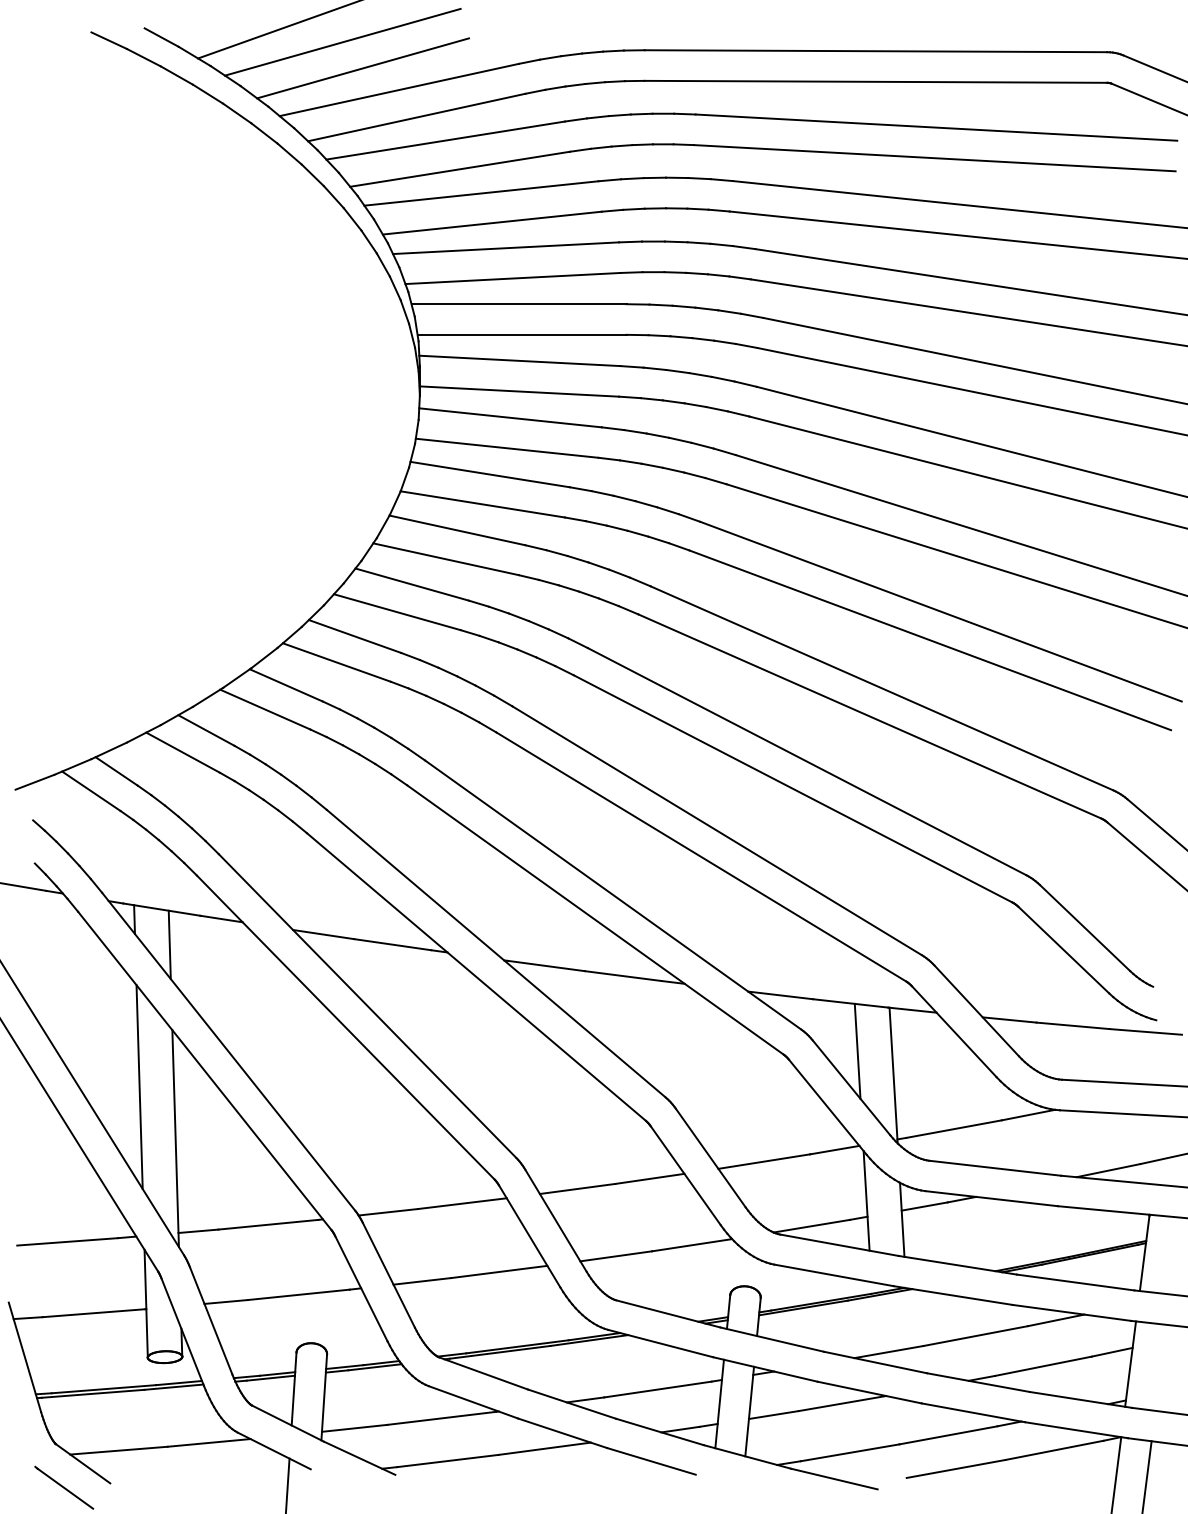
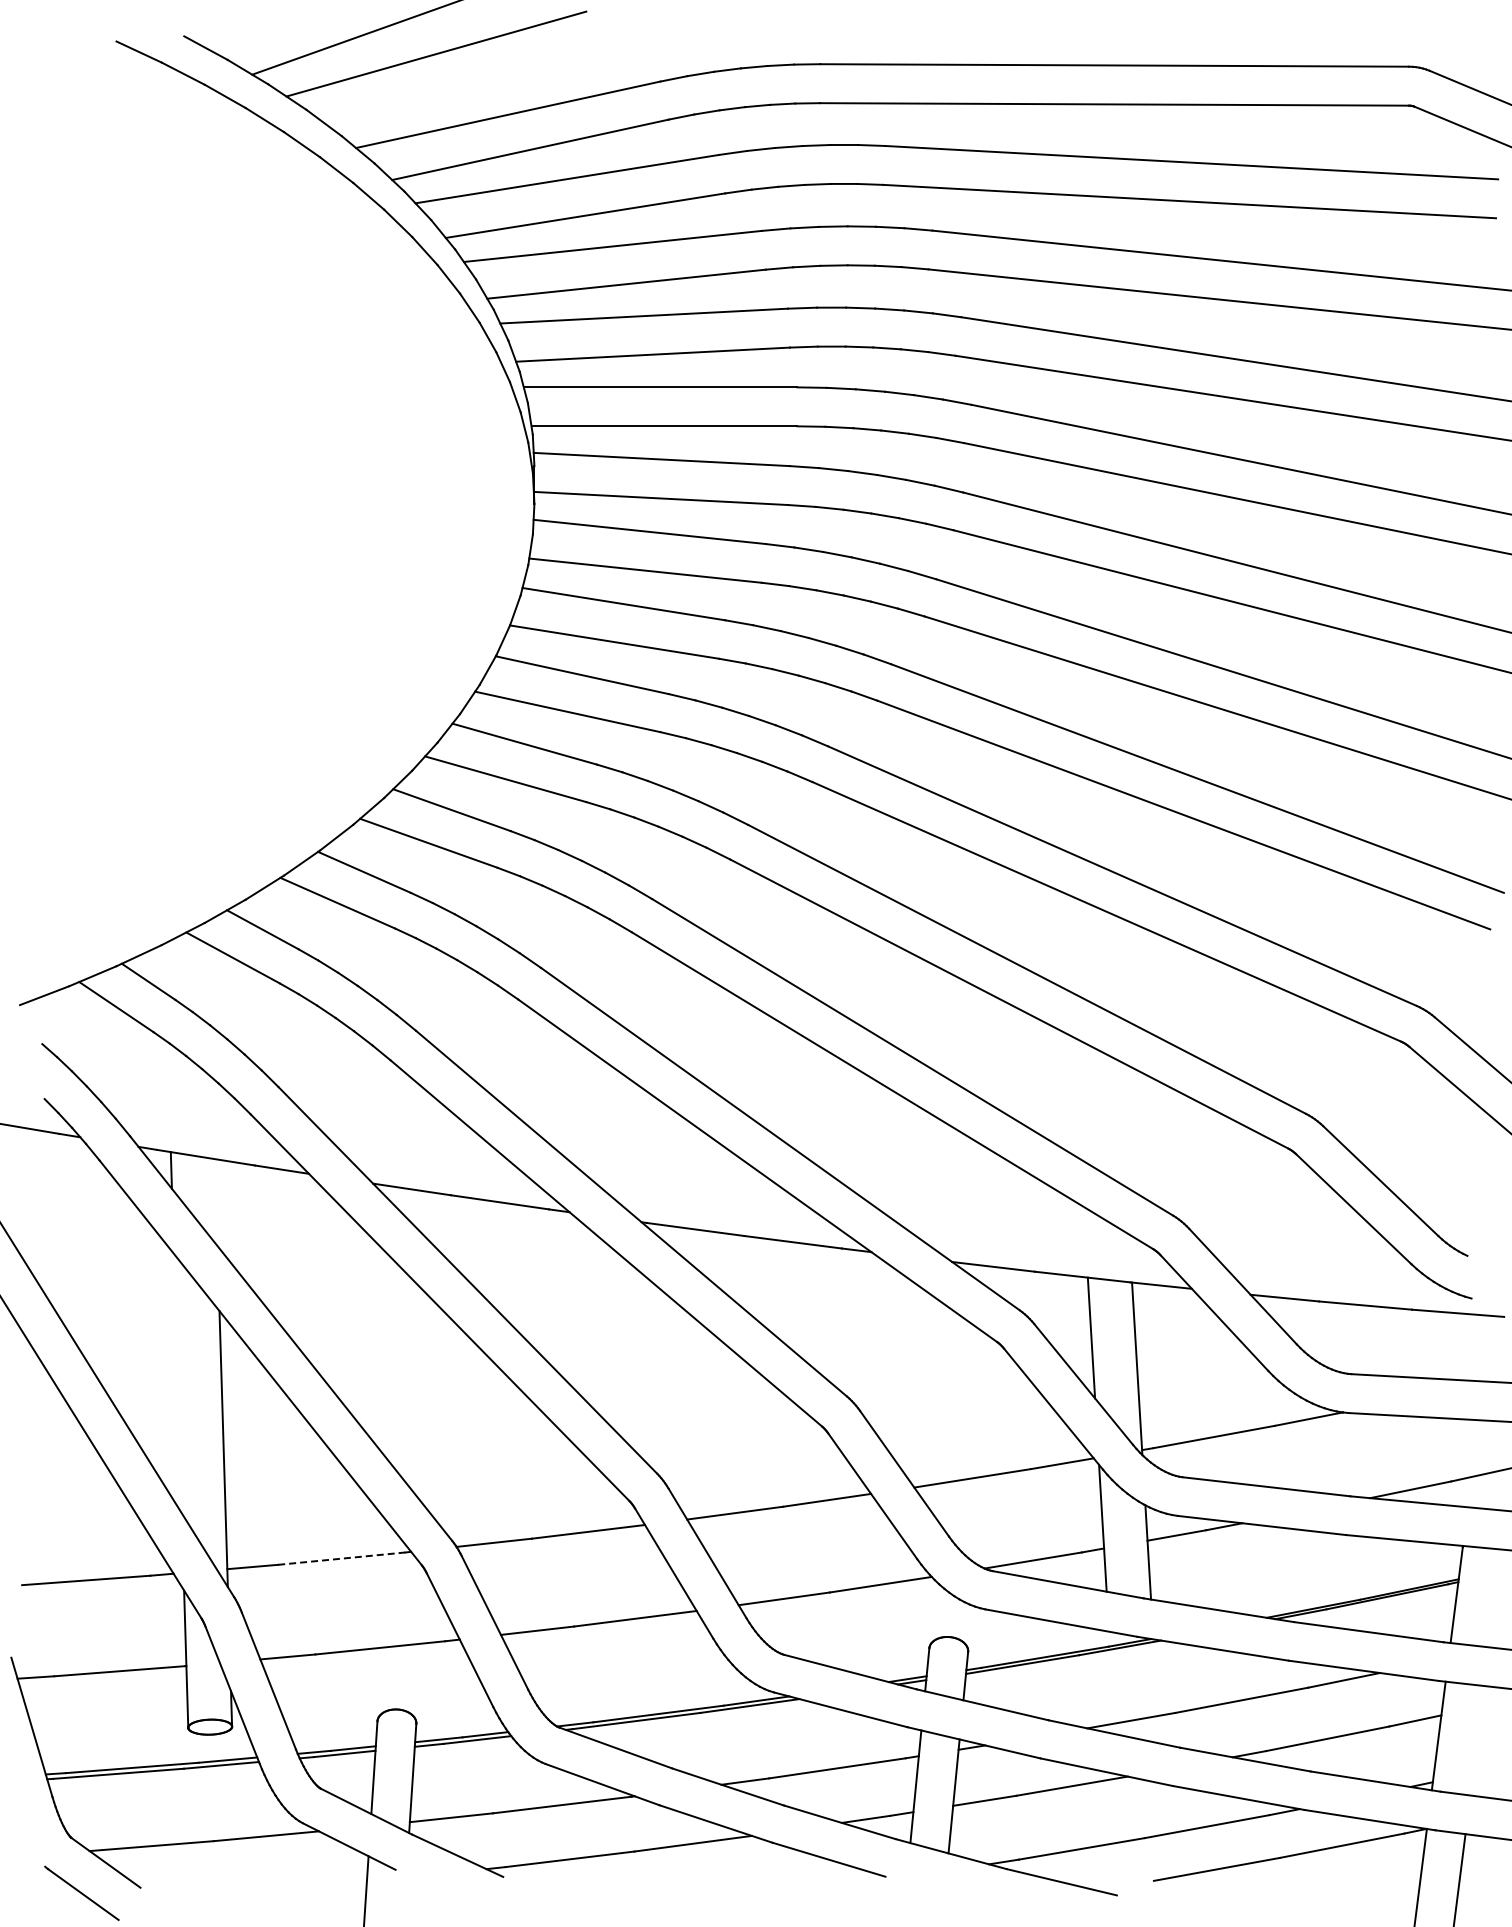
line: (362, 68) -> (461, 87), removed
line: (169, 944) -> (215, 1202), removed
line: (139, 1087) -> (177, 1383), removed
line: (268, 1224) -> (341, 1558), solid -> dashed

